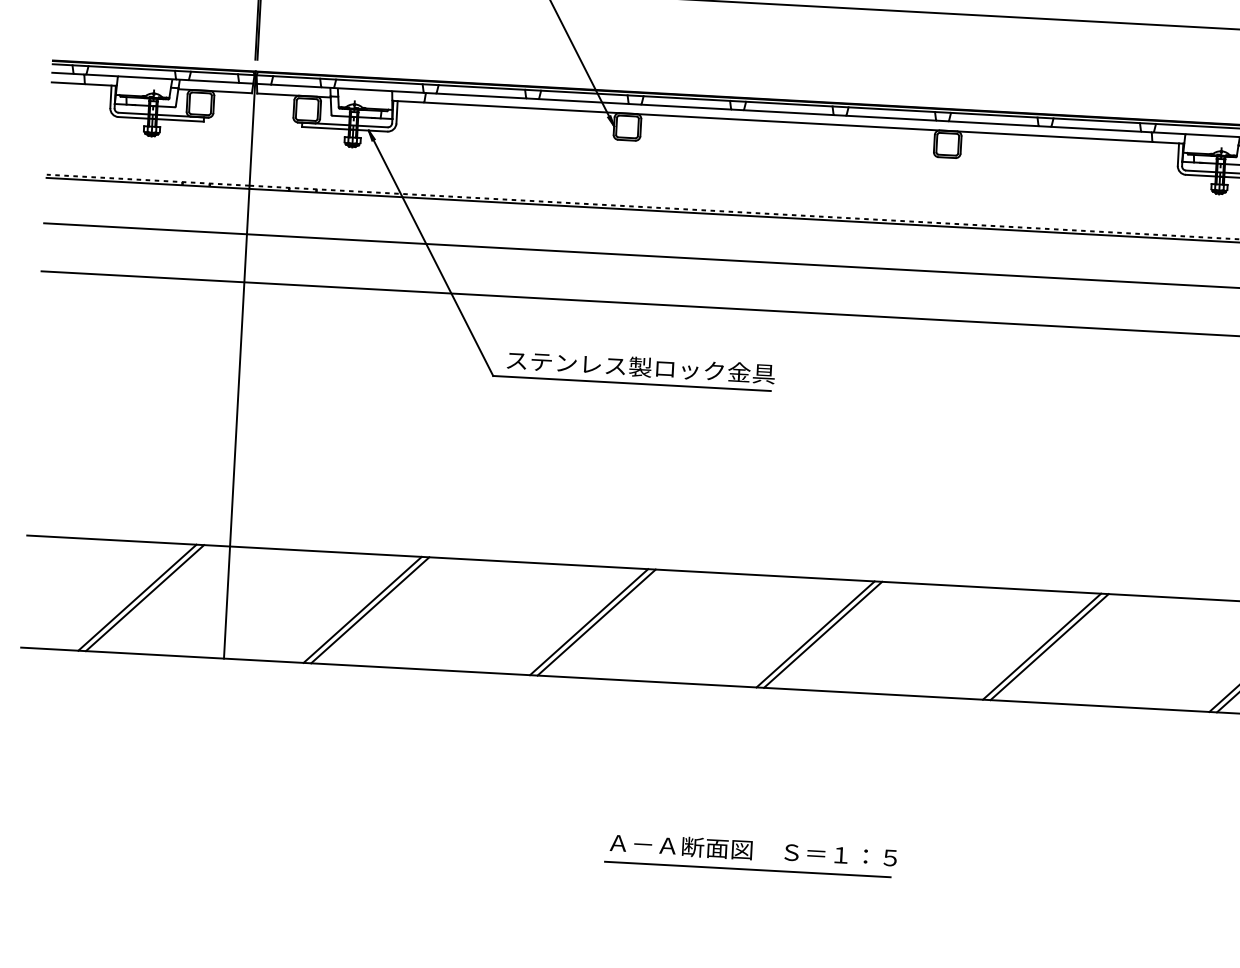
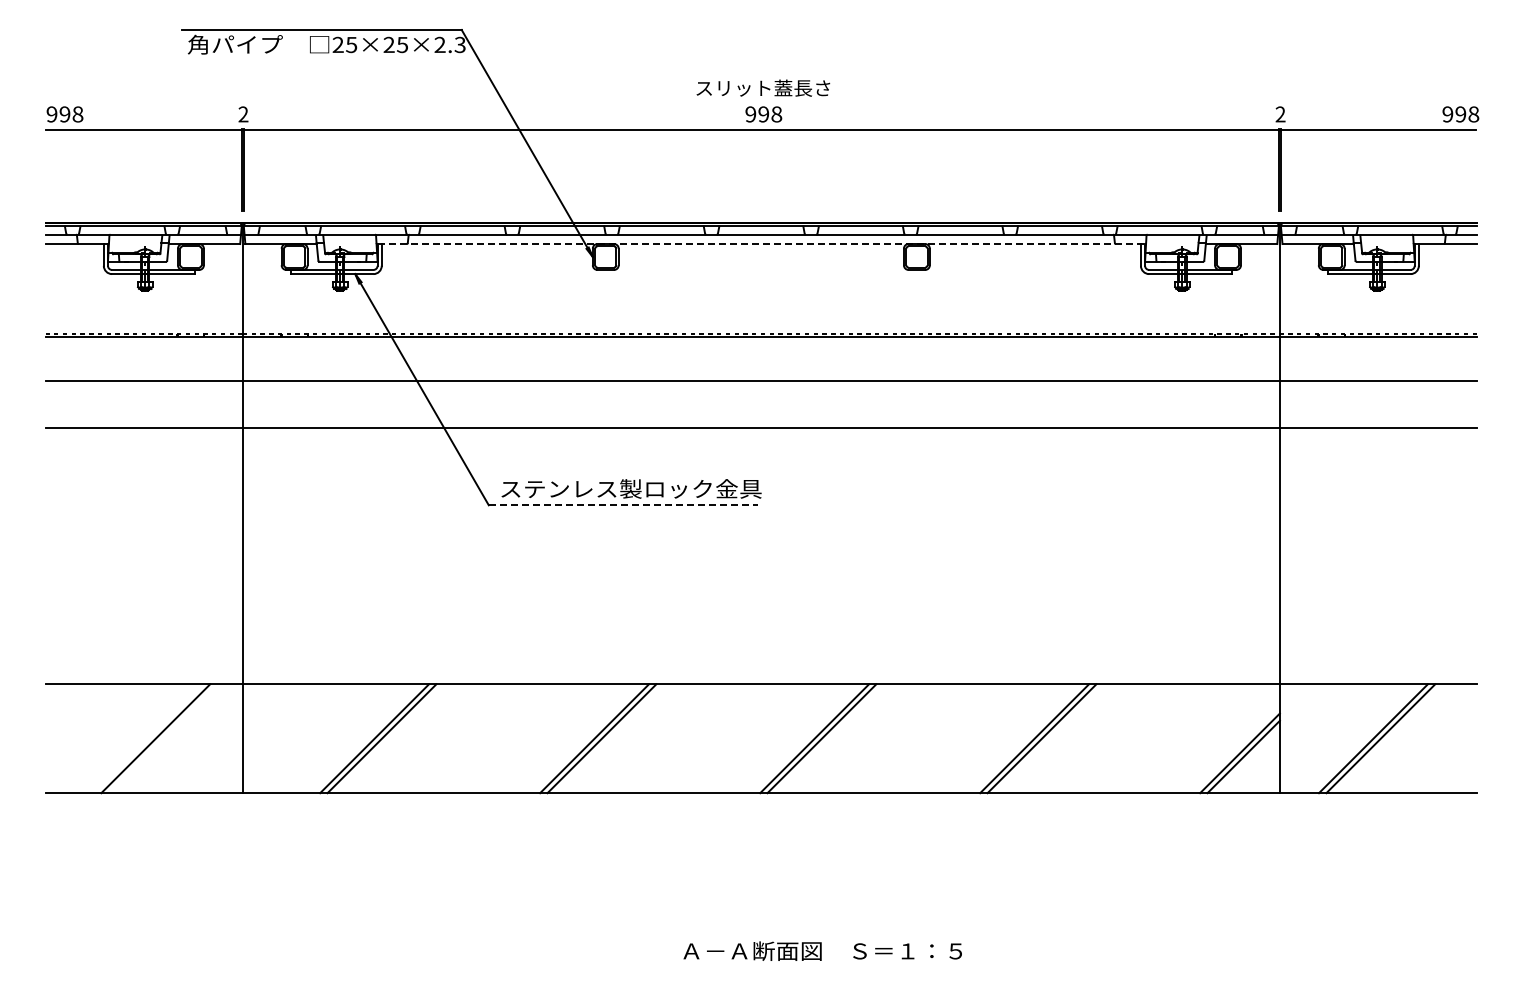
line: (788, 122) -> (761, 244), solid -> dashed
line: (631, 383) -> (623, 505), solid -> dashed
line: (144, 597) -> (162, 738), removed
text: (753, 849) -> (822, 950), moved
line: (748, 870) -> (761, 970), removed

